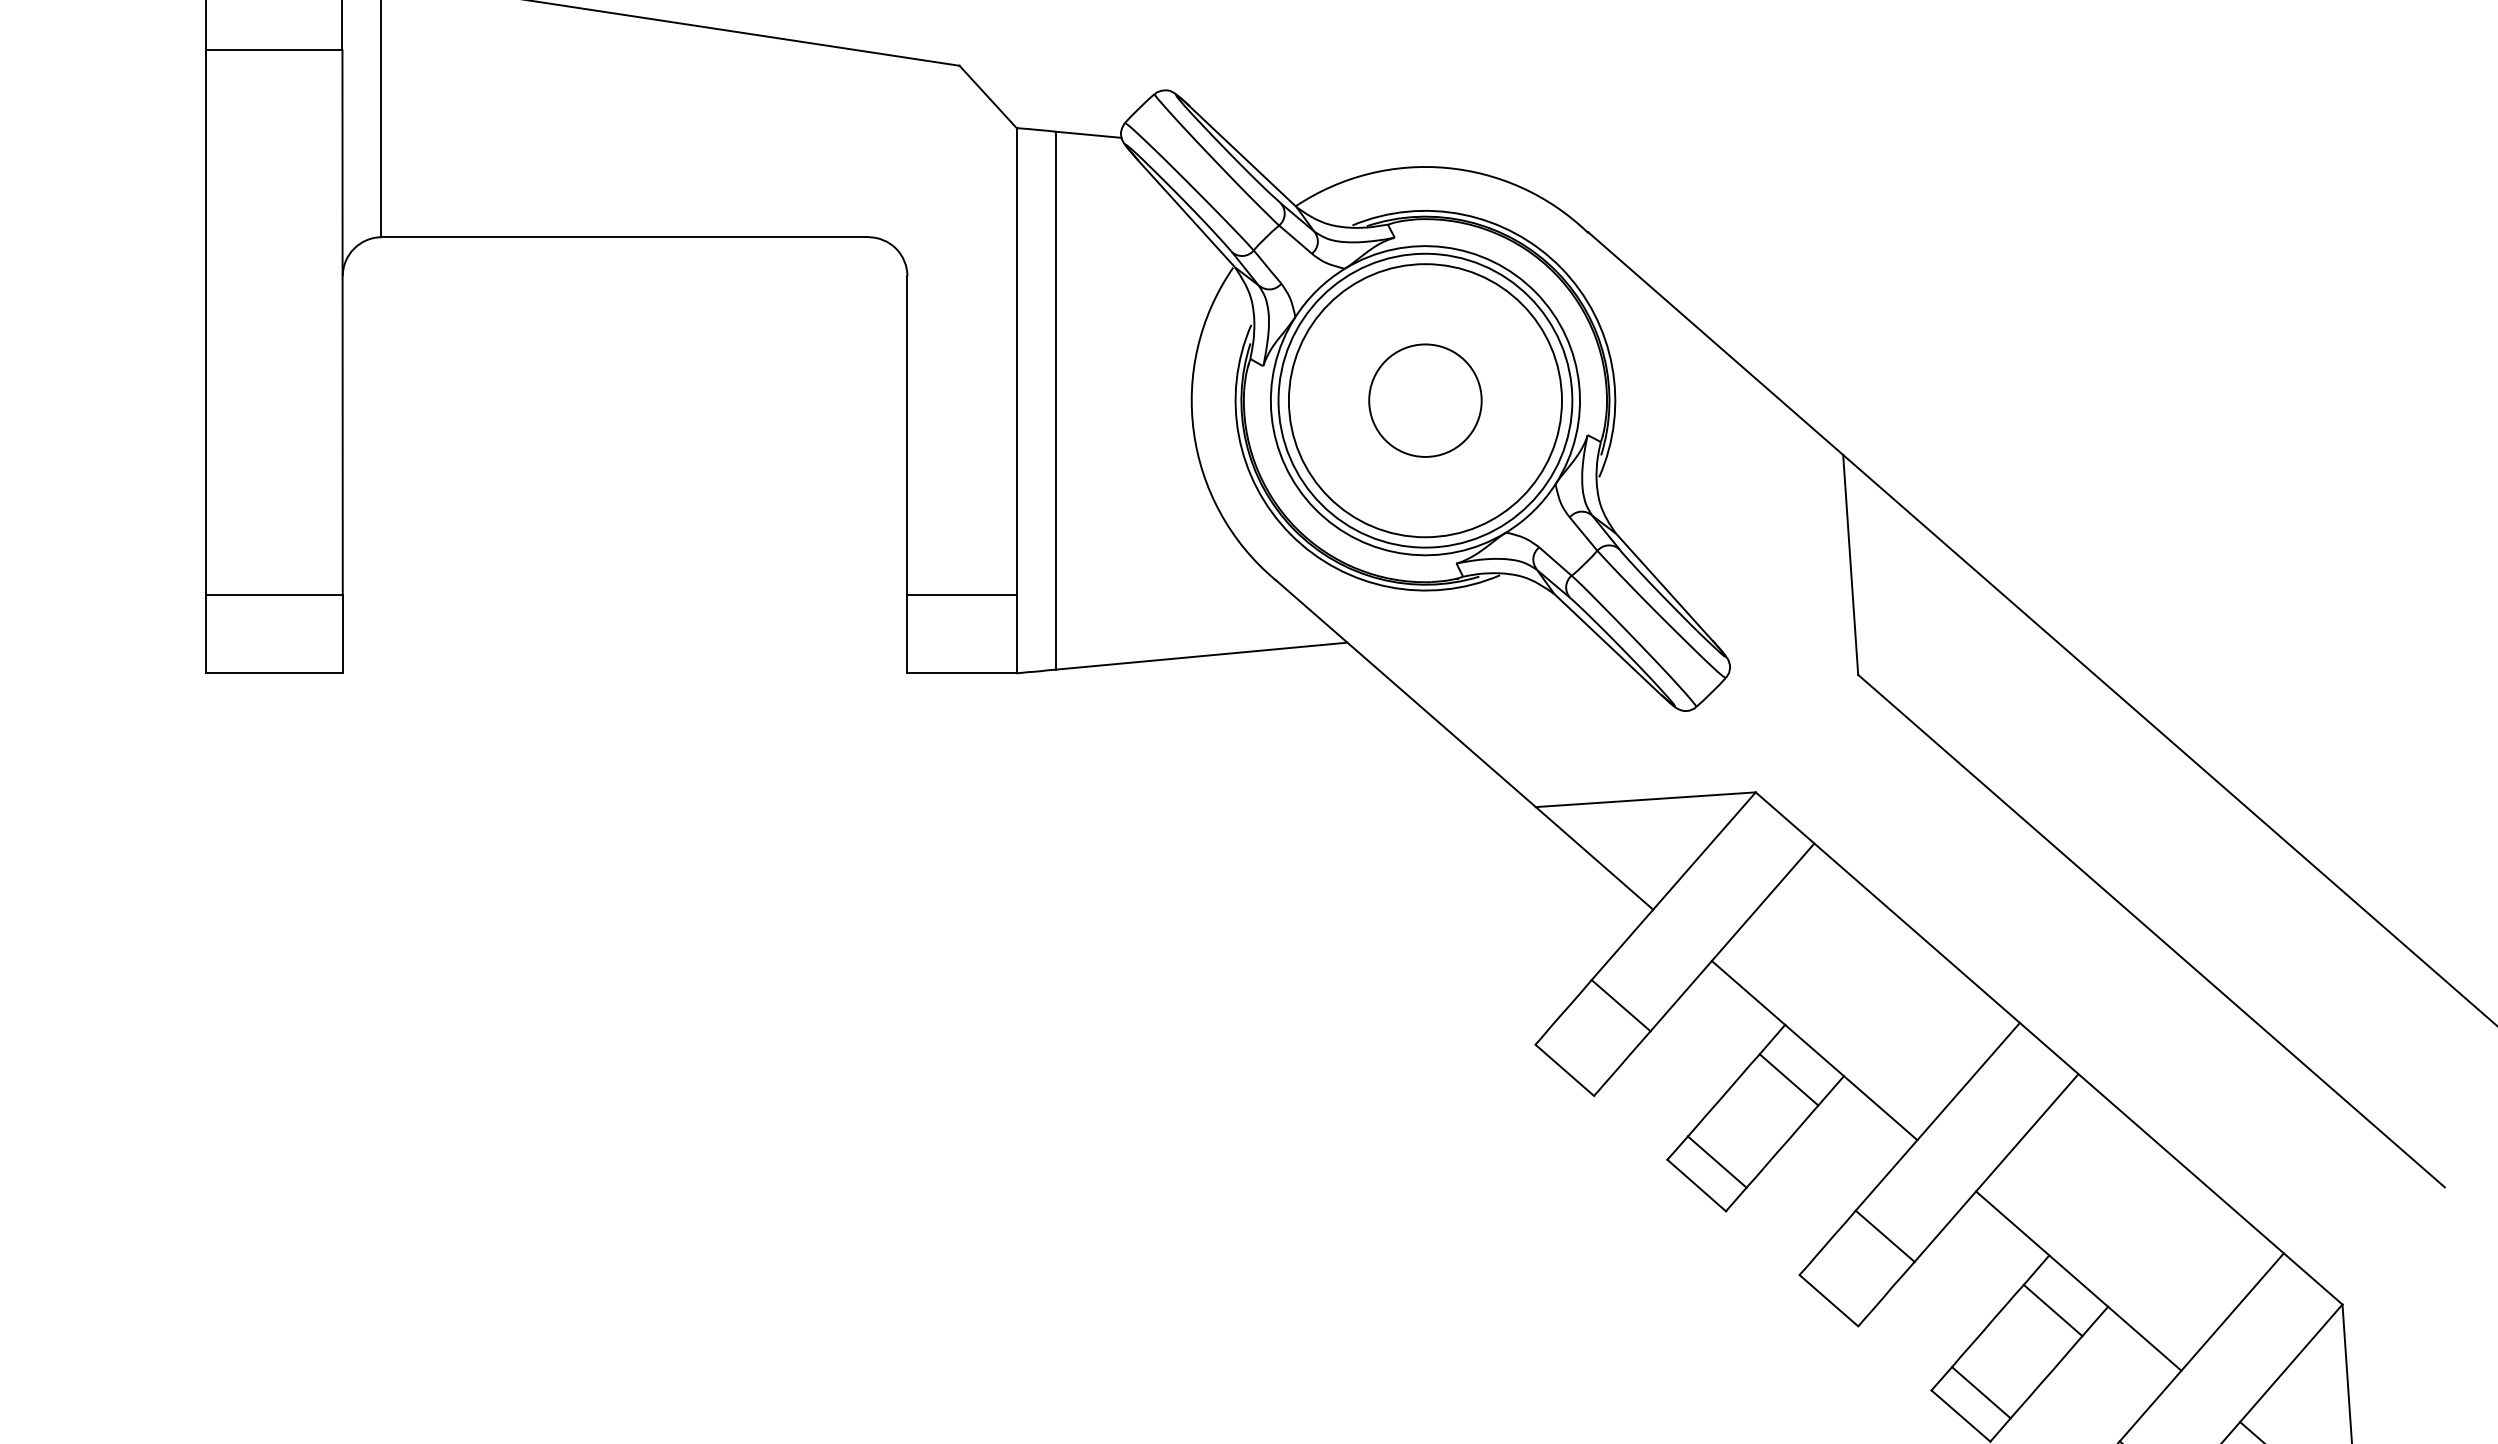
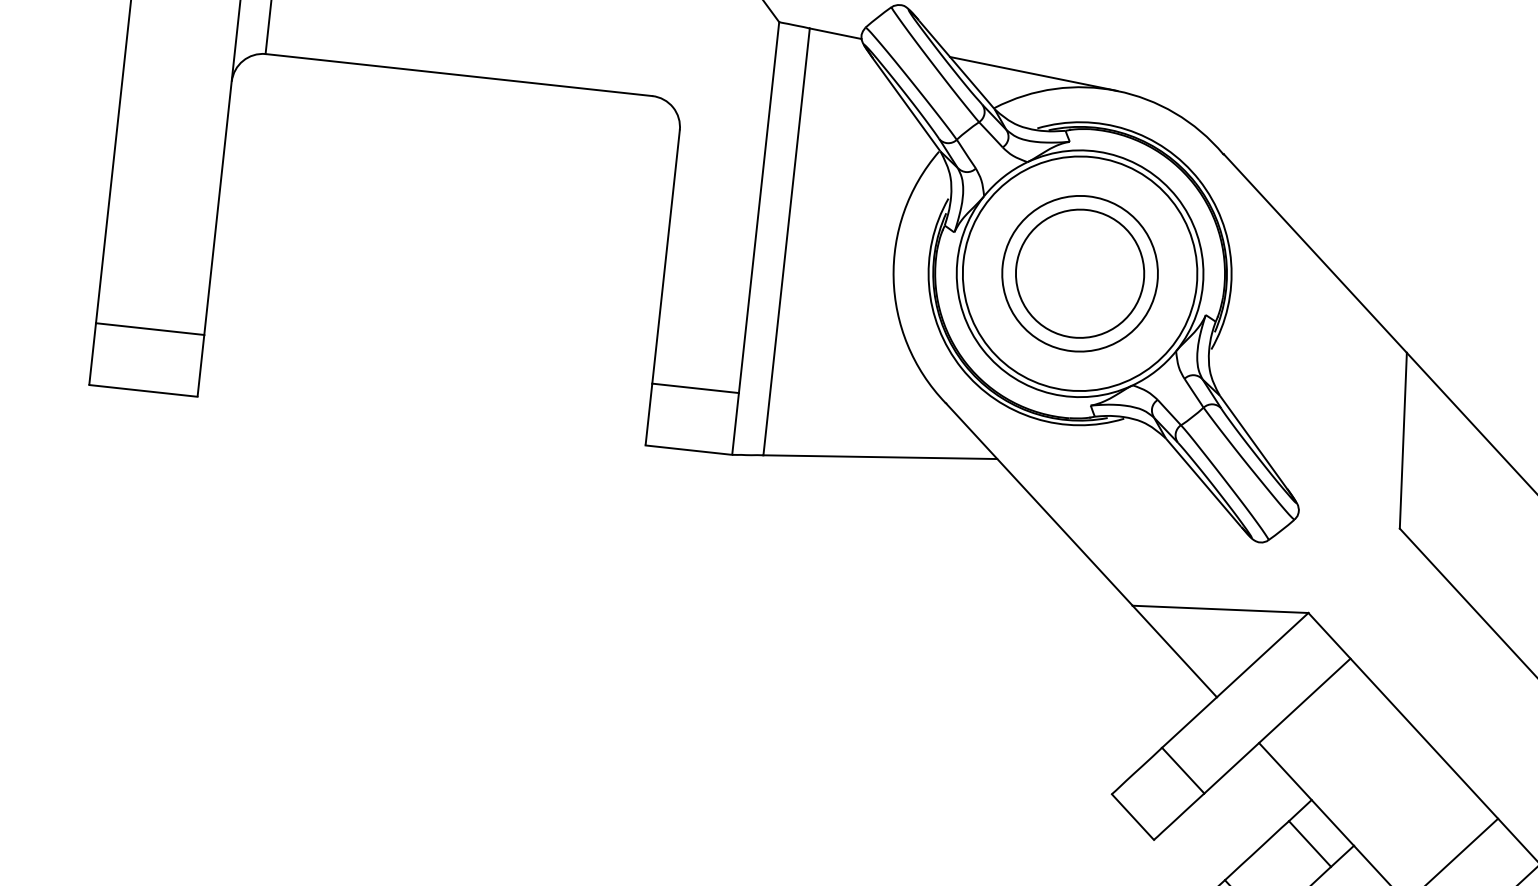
line: (1340, 157) -> (1033, 73), added
circle: (1424, 400) -> (1079, 273), size x0.71
circle: (1425, 400) -> (1080, 273), size x1.43

